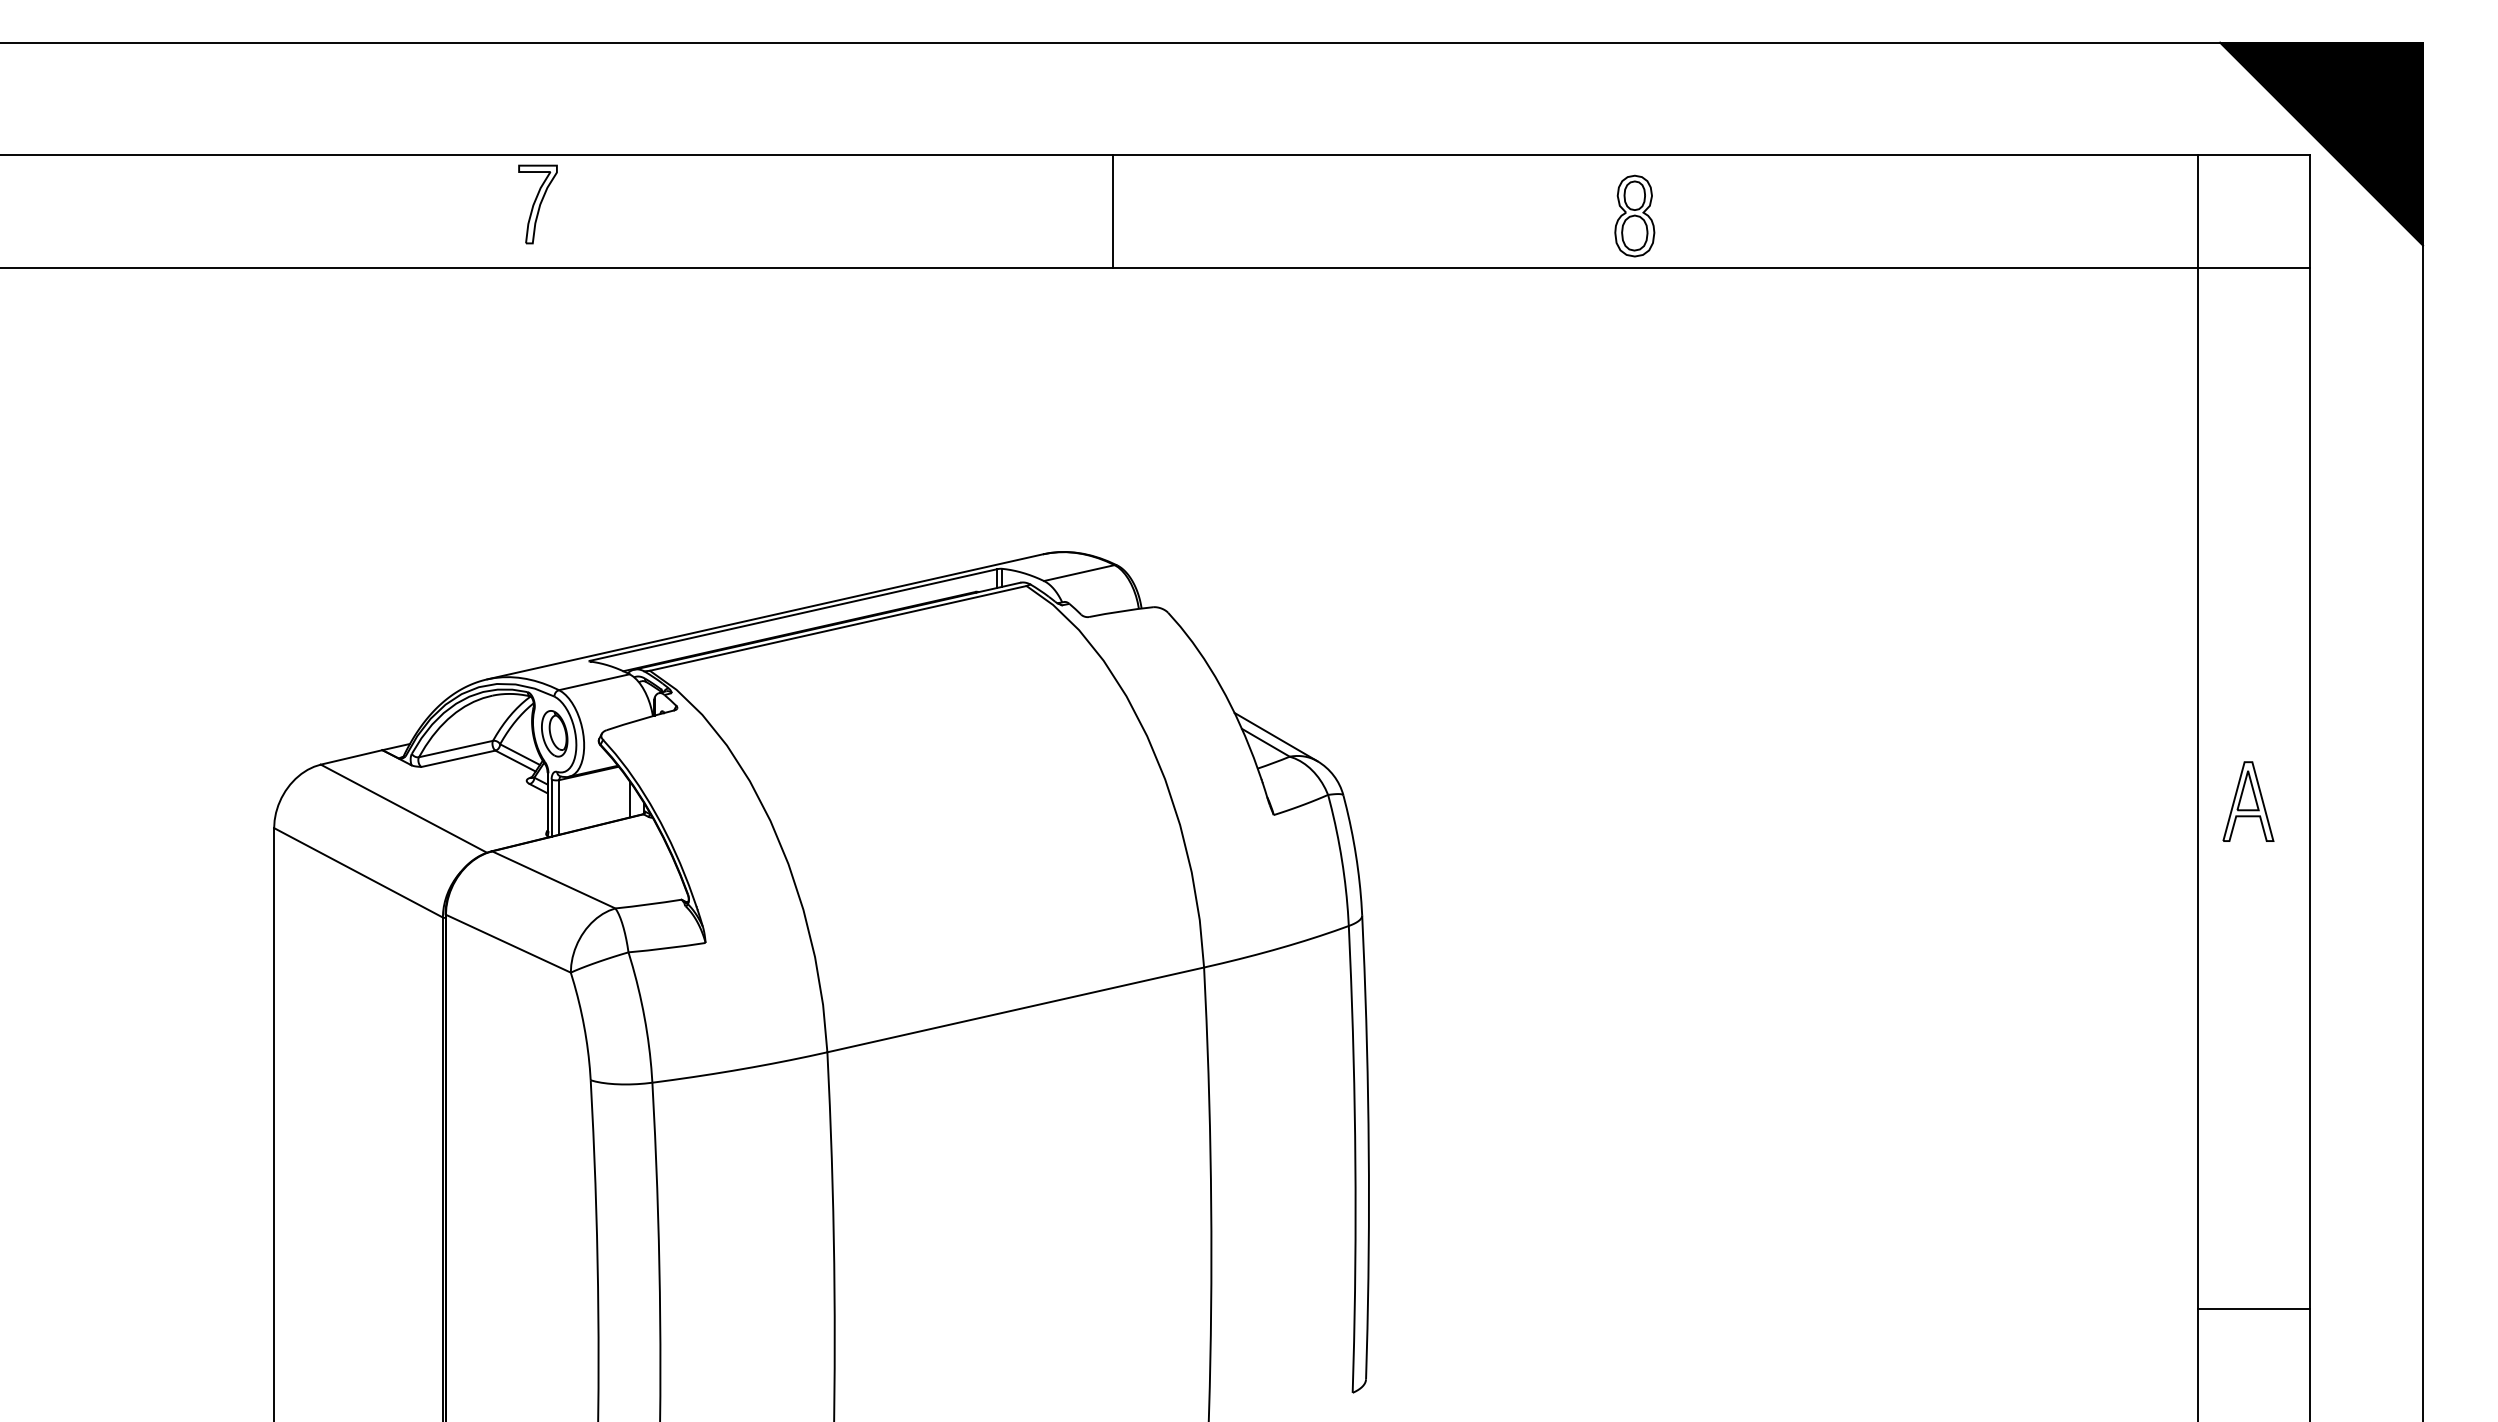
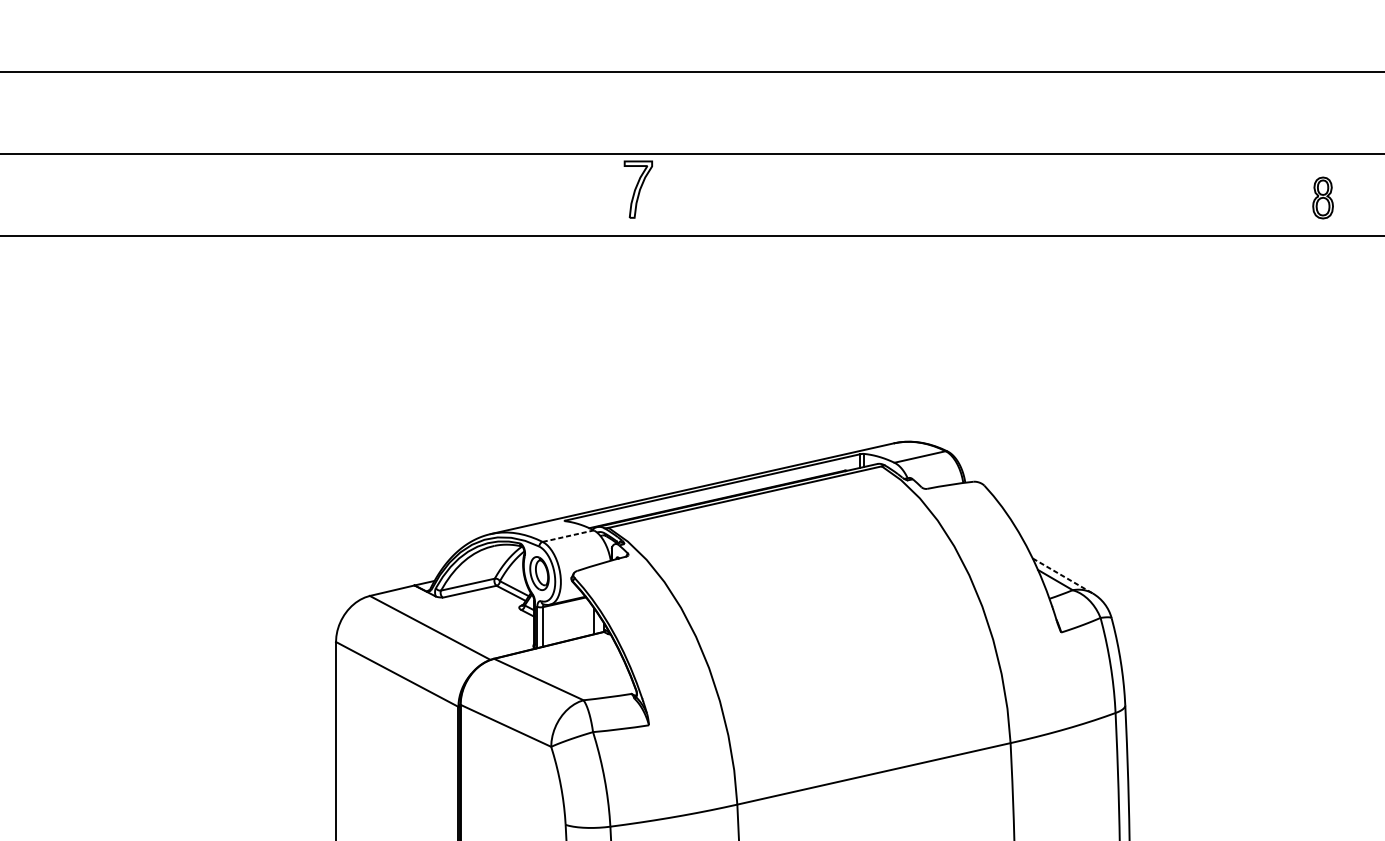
part: (537, 204) -> (638, 189), moved
line: (1112, 211) -> (944, 194), removed
part: (1634, 215) -> (1322, 197), size x0.7
line: (594, 682) -> (568, 536), solid -> dashed
line: (1275, 737) -> (1062, 576), solid -> dashed

